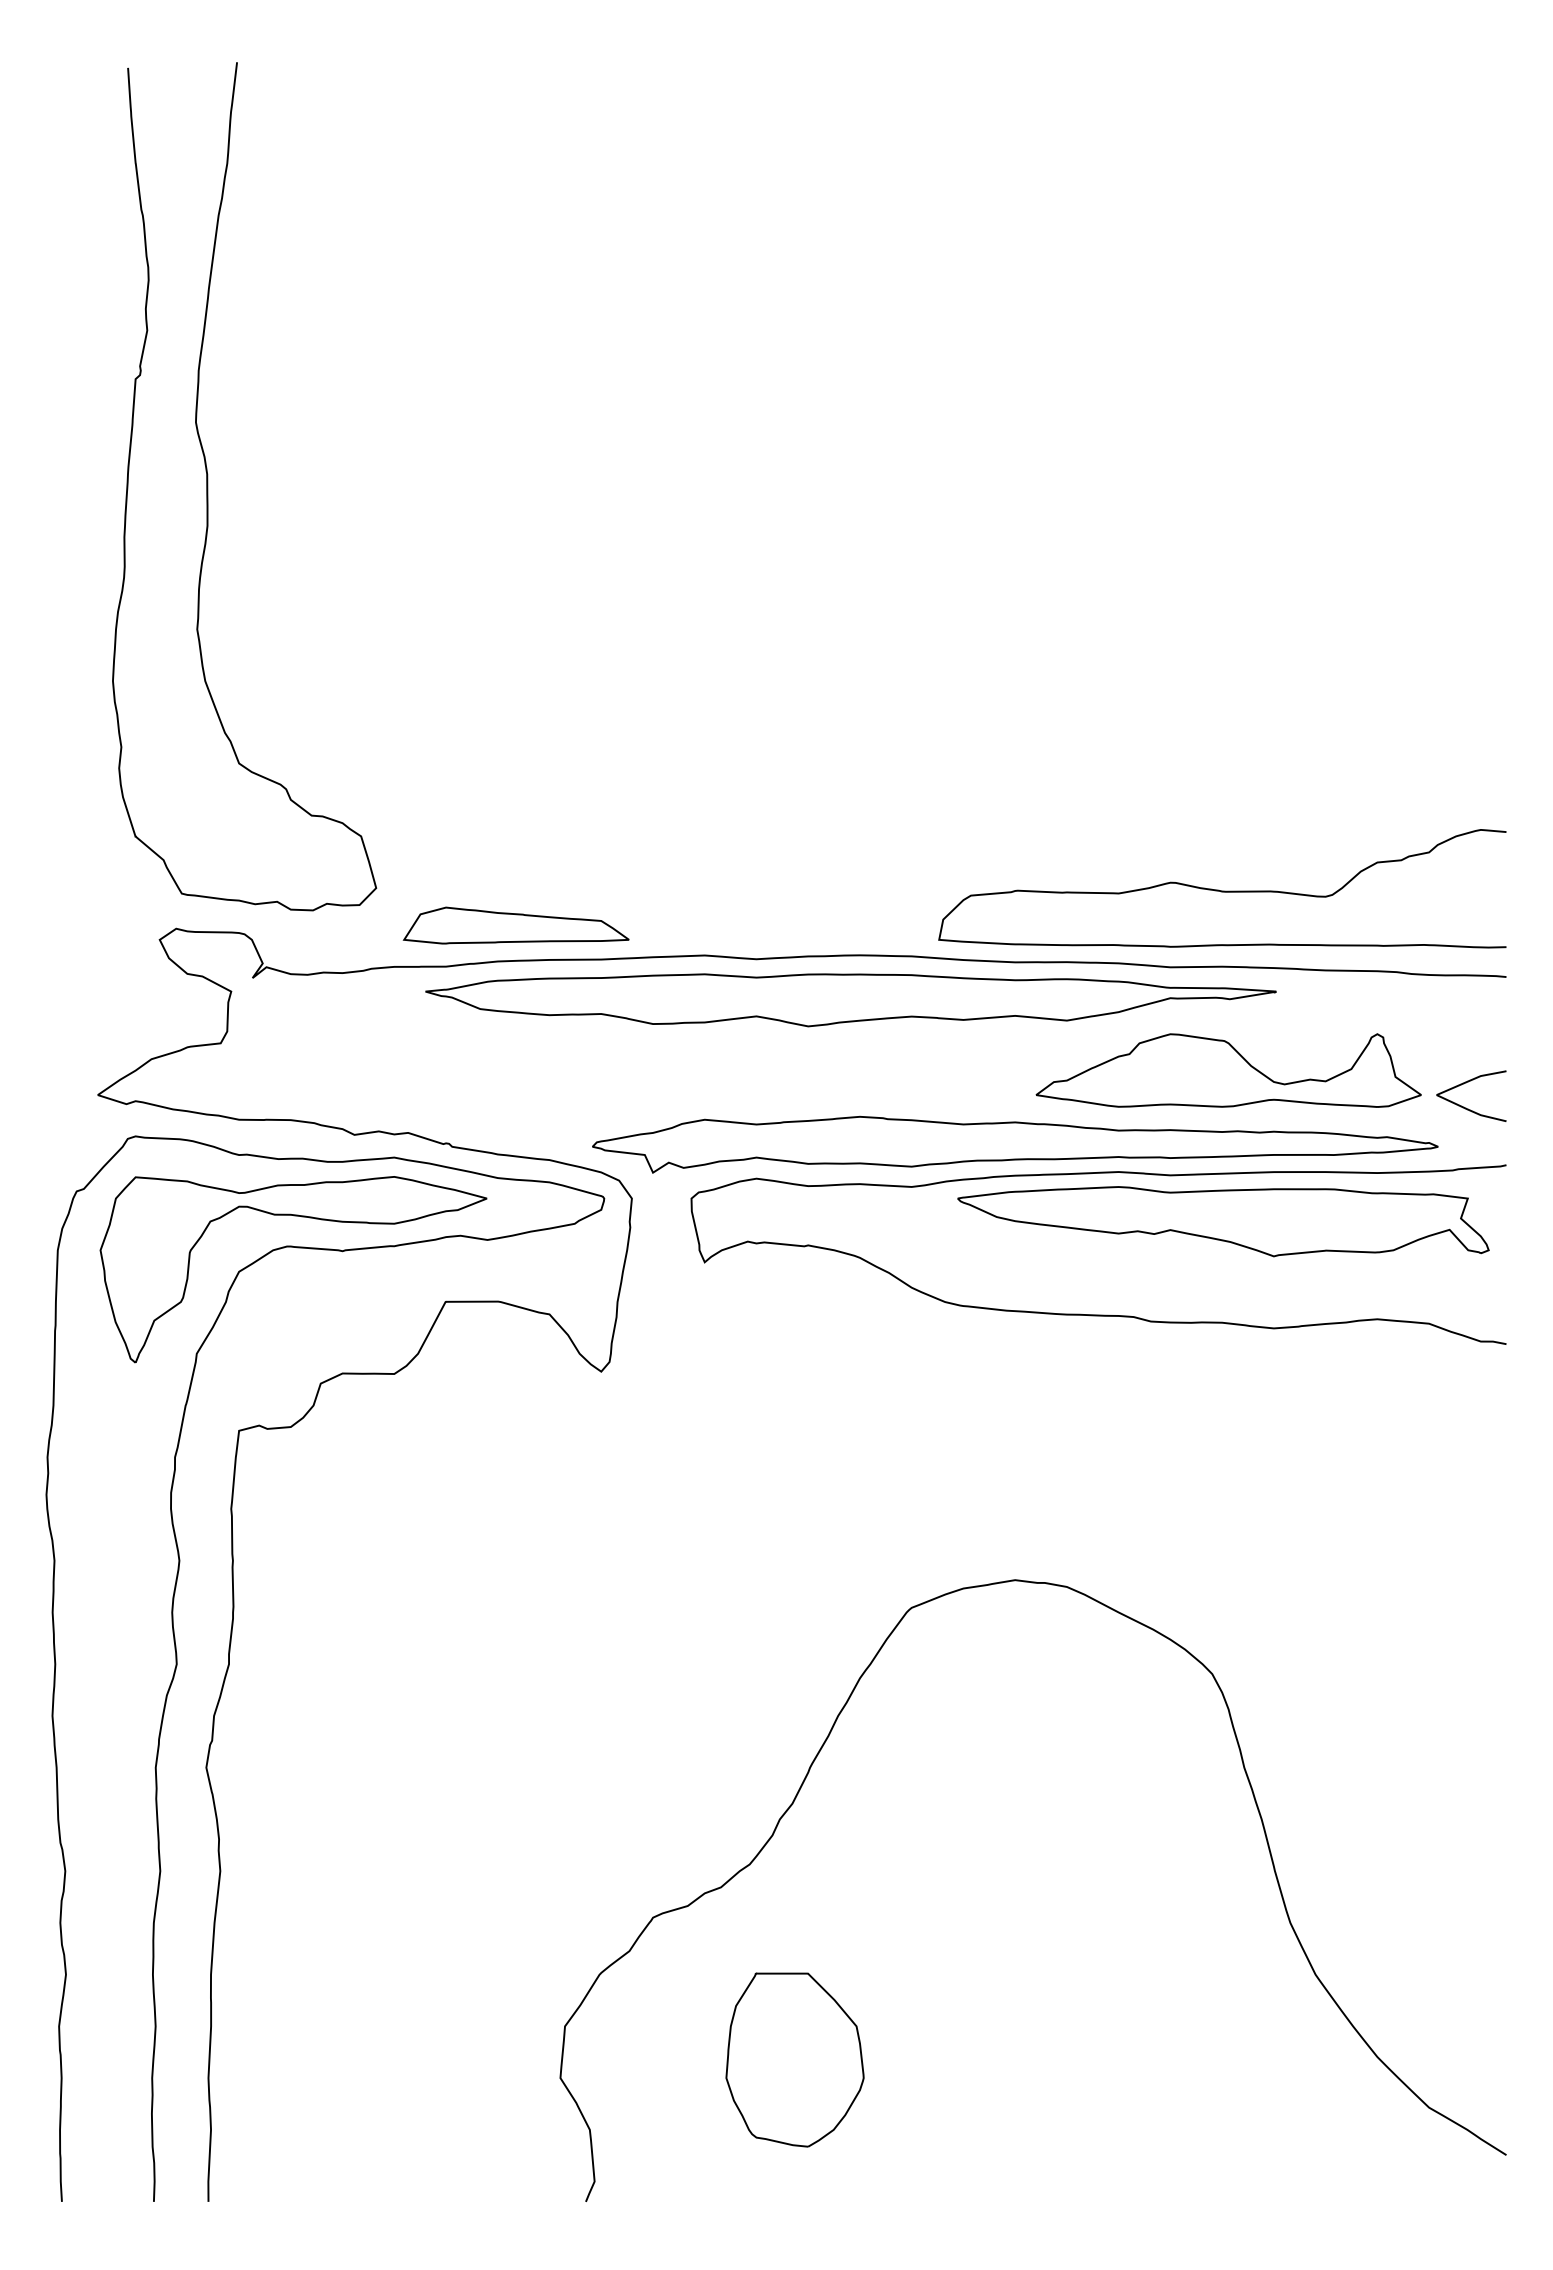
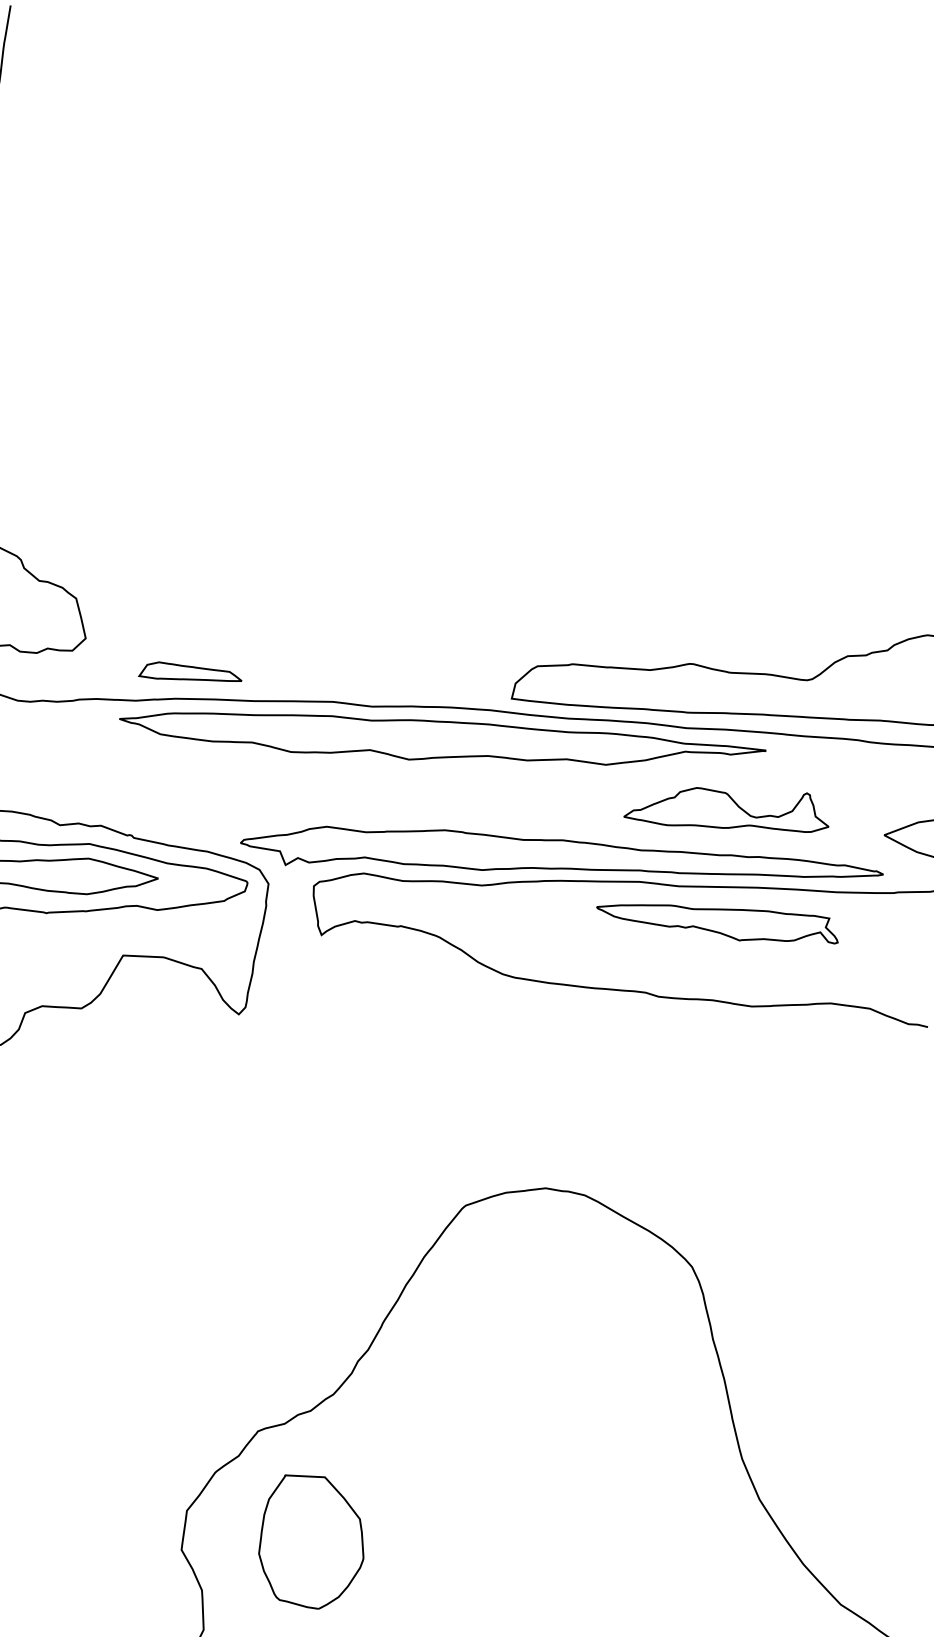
part: (515, 925) -> (190, 672), size x0.6
part: (1228, 1070) -> (726, 808), size x0.7
part: (1223, 1221) -> (717, 923), size x0.6
part: (794, 2059) -> (311, 1542), moved

